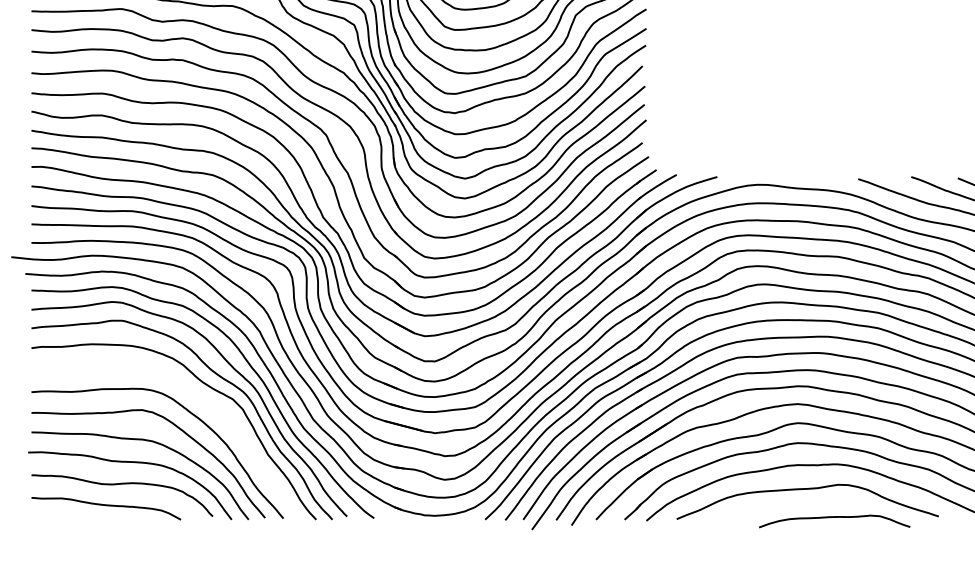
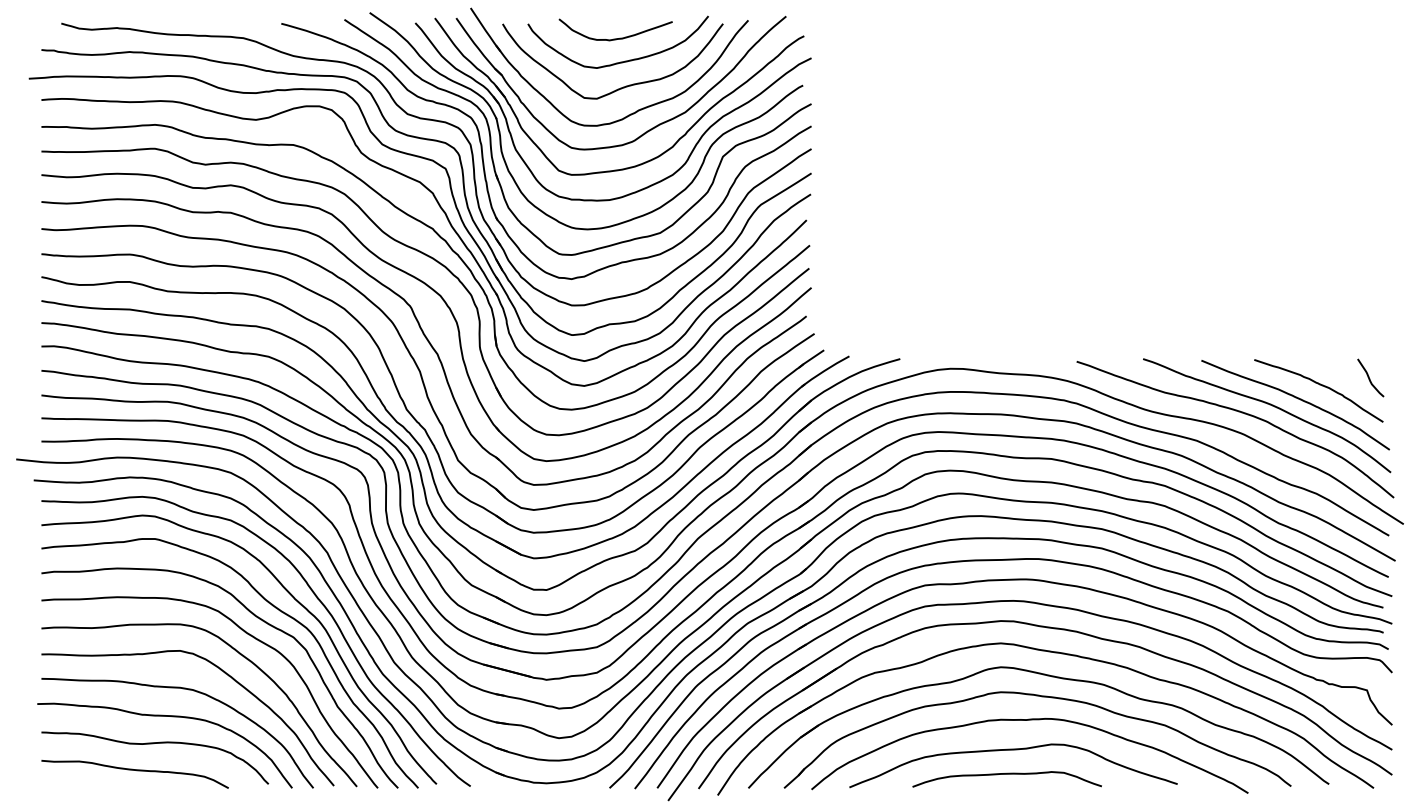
curve: (194, 396) -> (245, 633), added
curve: (834, 517) -> (1006, 774), moved

